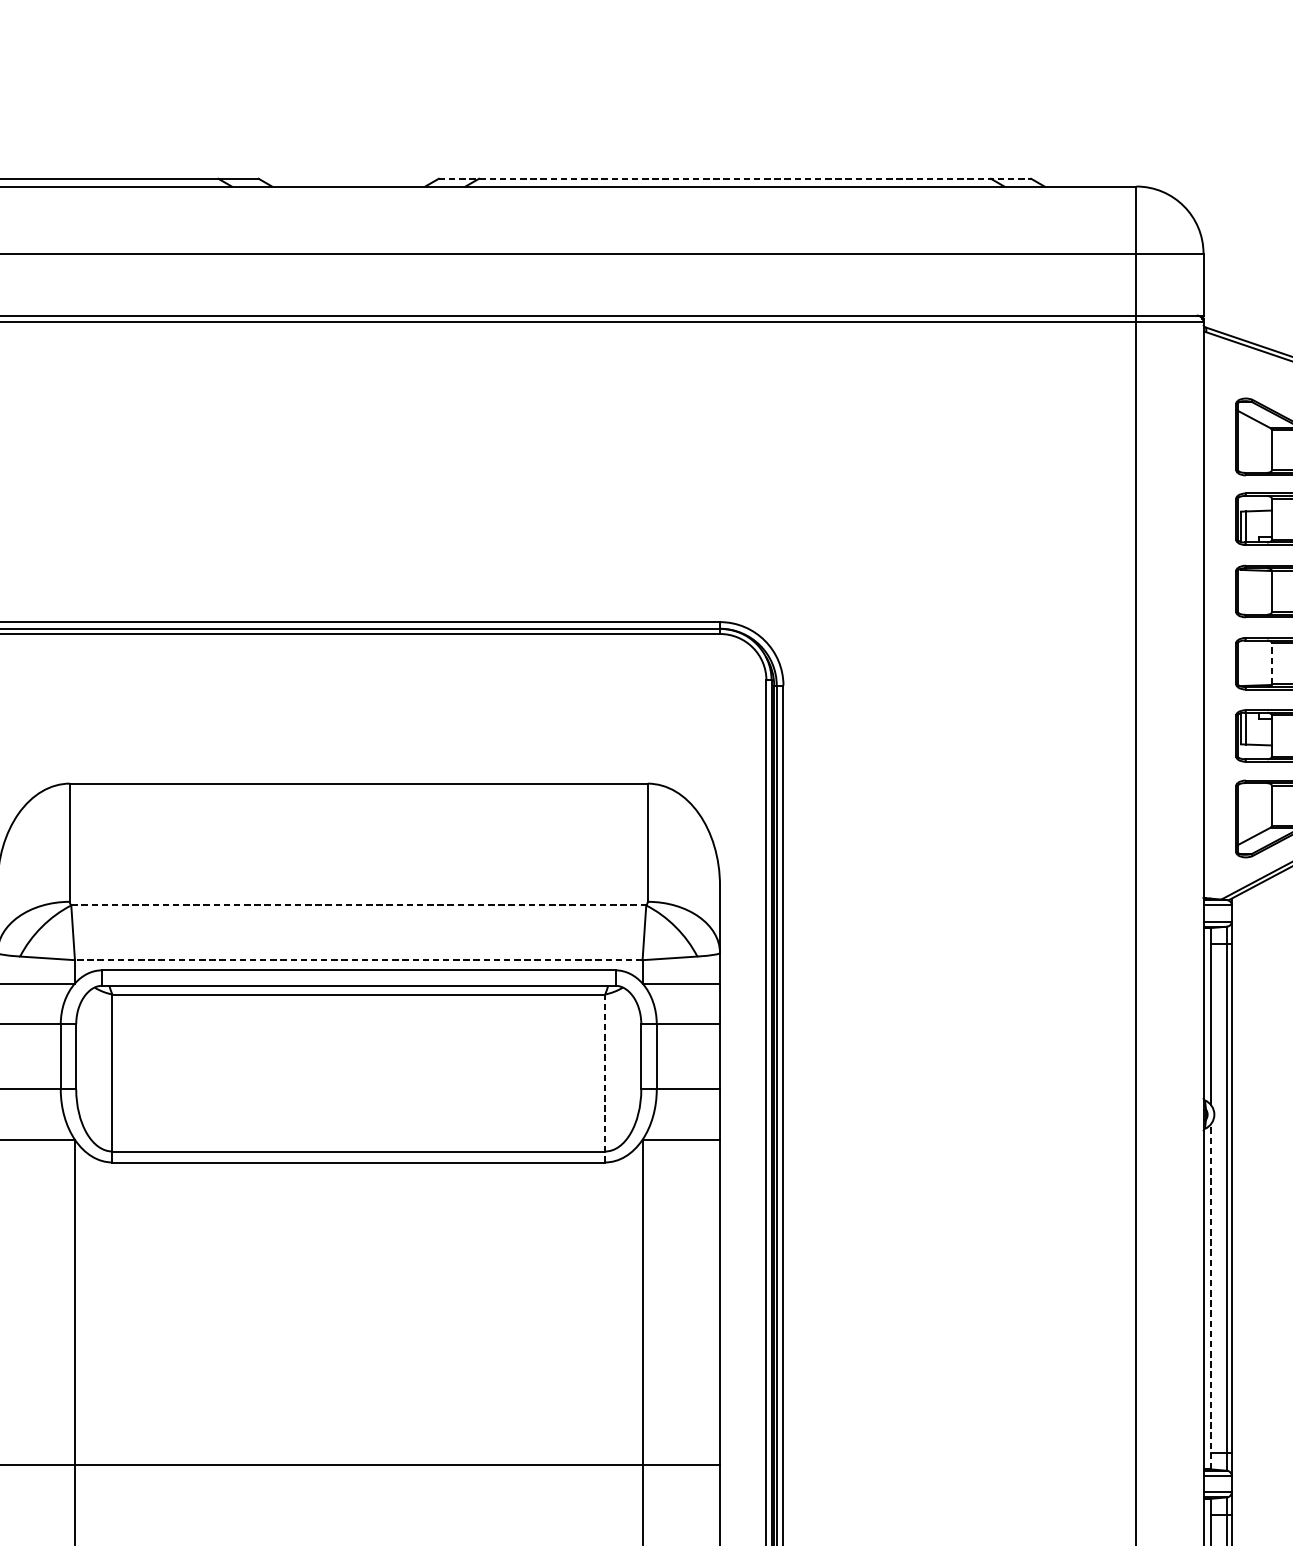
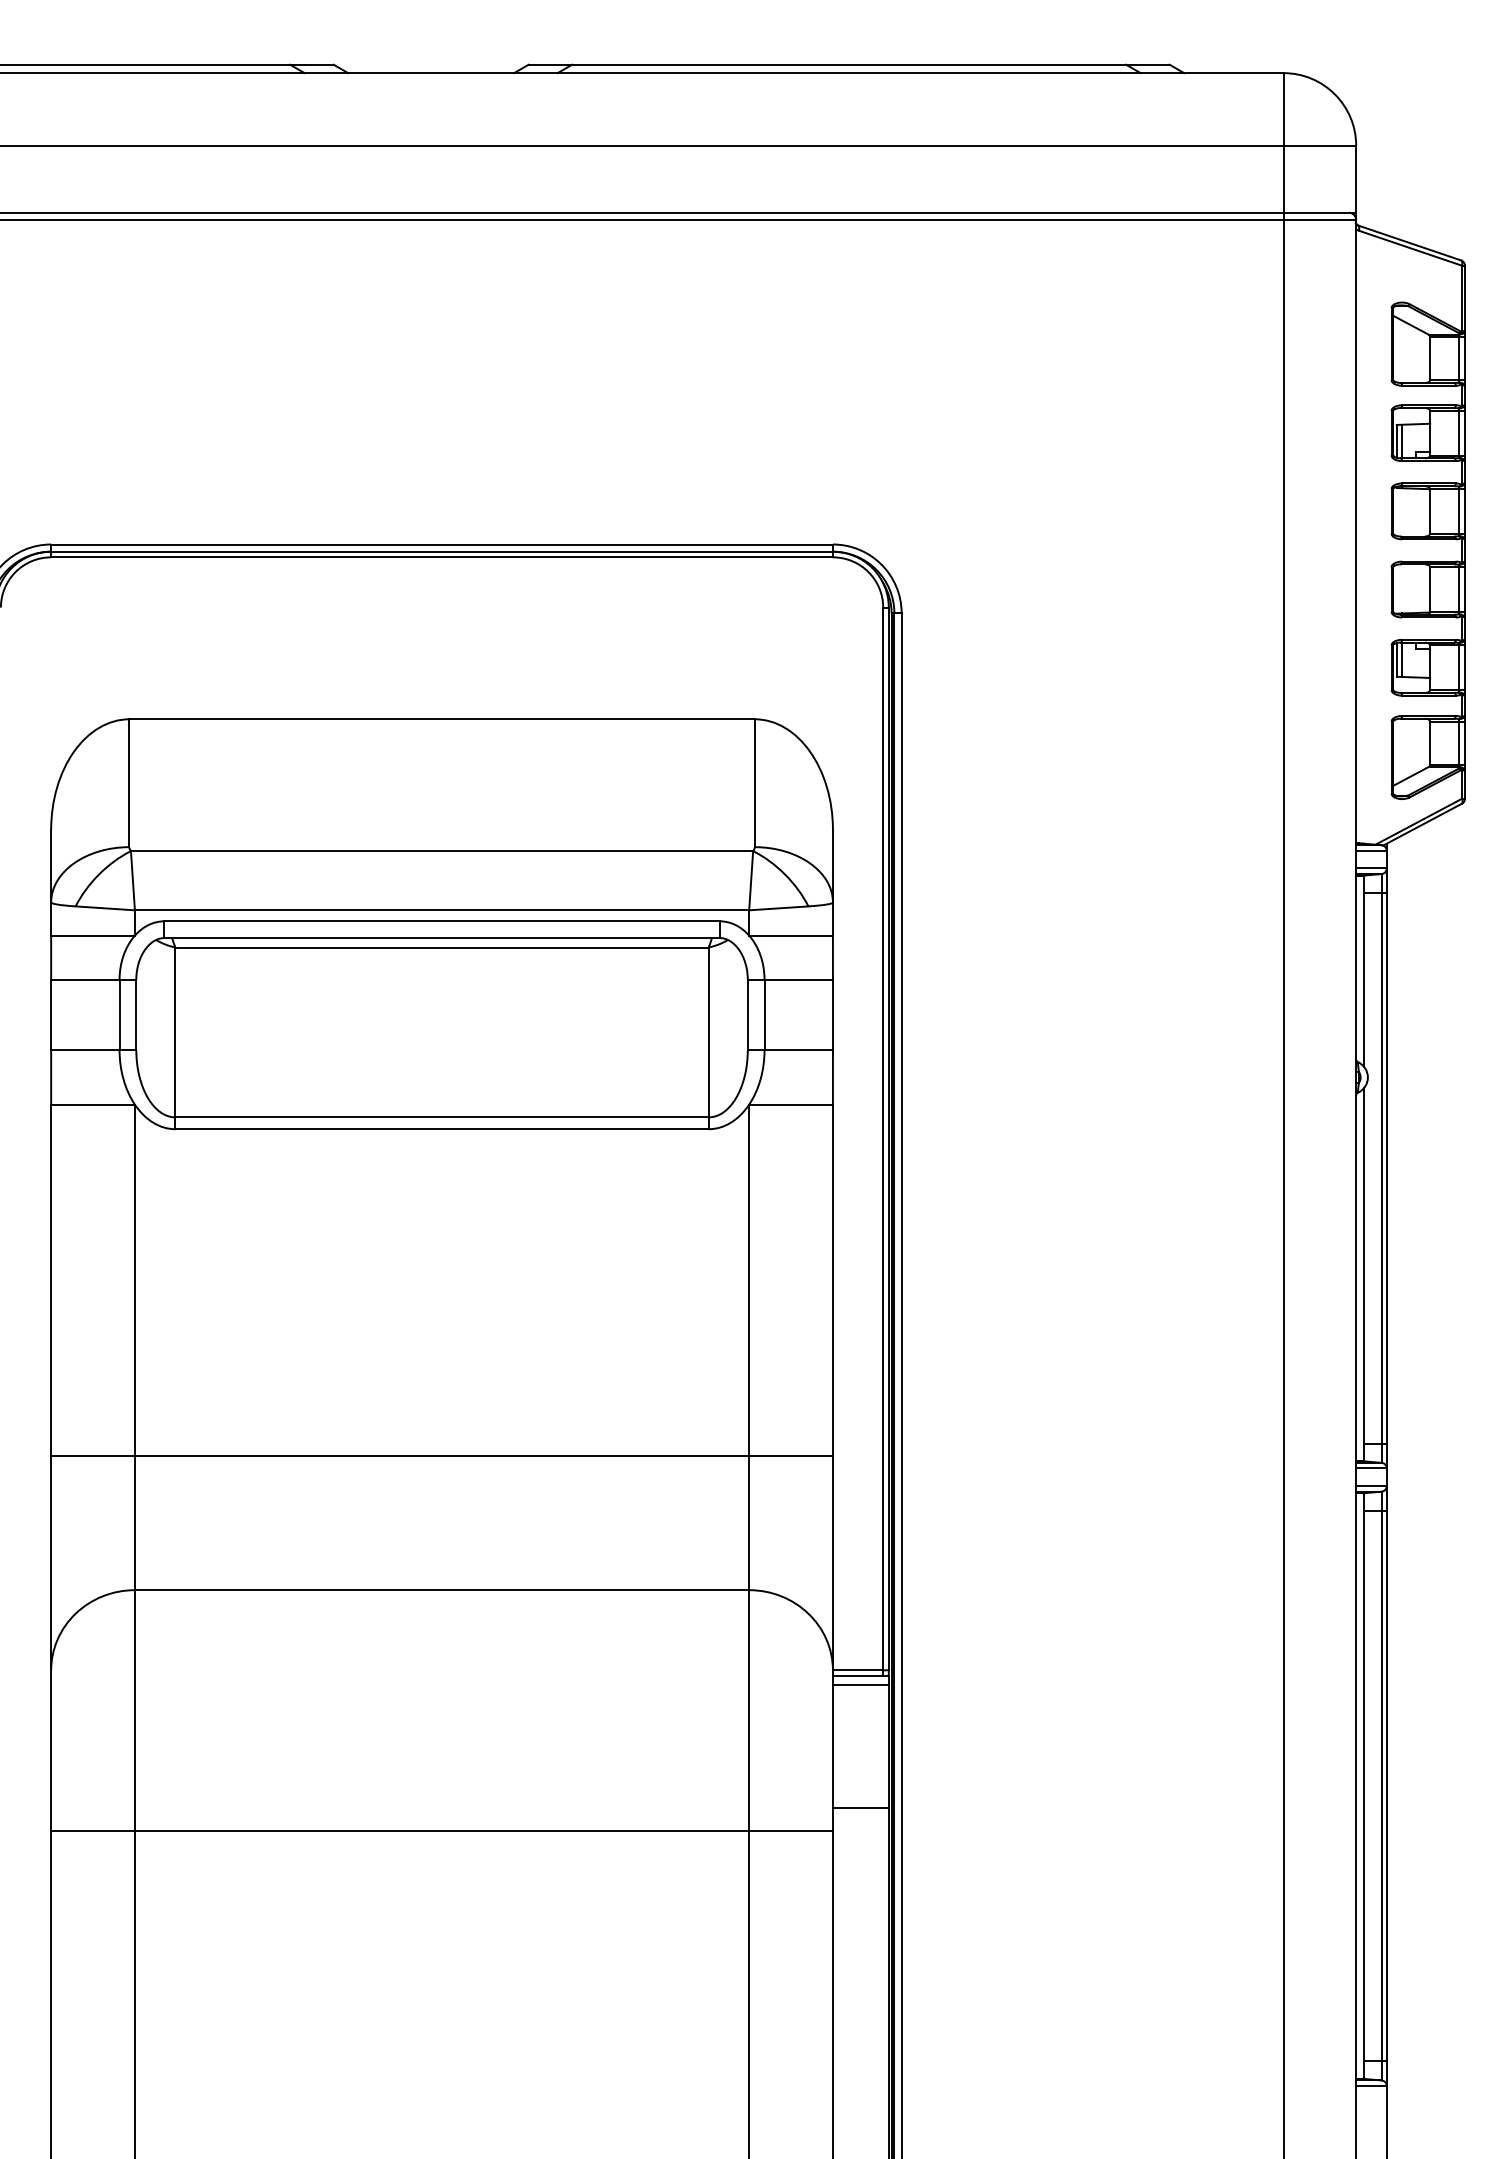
line: (735, 178) -> (849, 64), dashed -> solid
line: (1272, 663) -> (1430, 589), dashed -> solid
line: (359, 905) -> (442, 851), dashed -> solid
line: (358, 960) -> (441, 910), dashed -> solid
line: (604, 1078) -> (708, 1038), dashed -> solid
line: (1211, 1296) -> (1364, 1274), dashed -> solid

